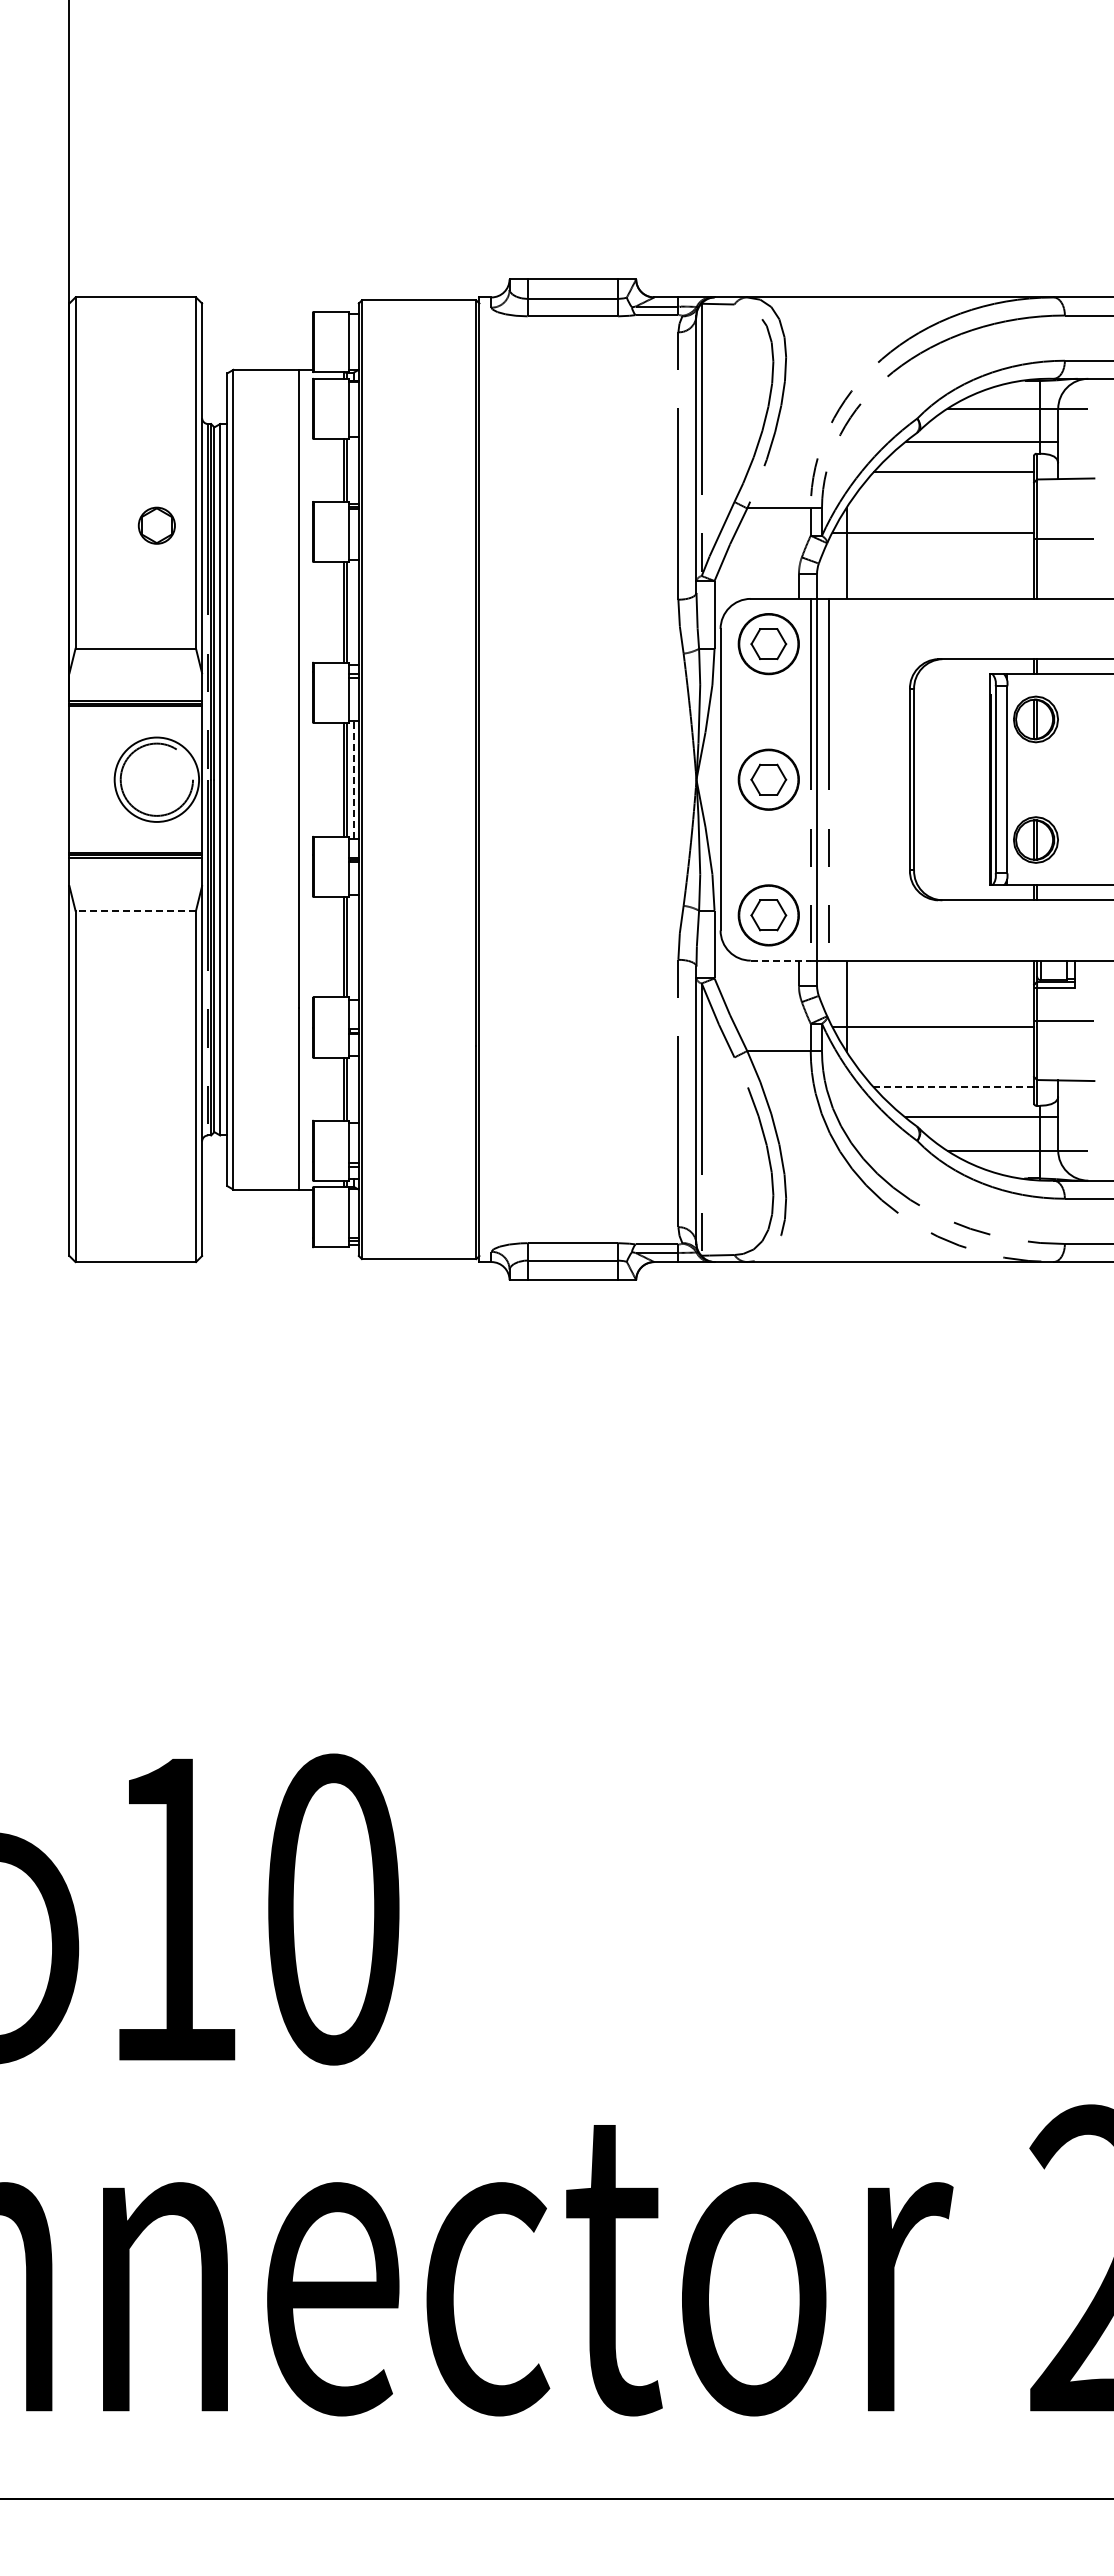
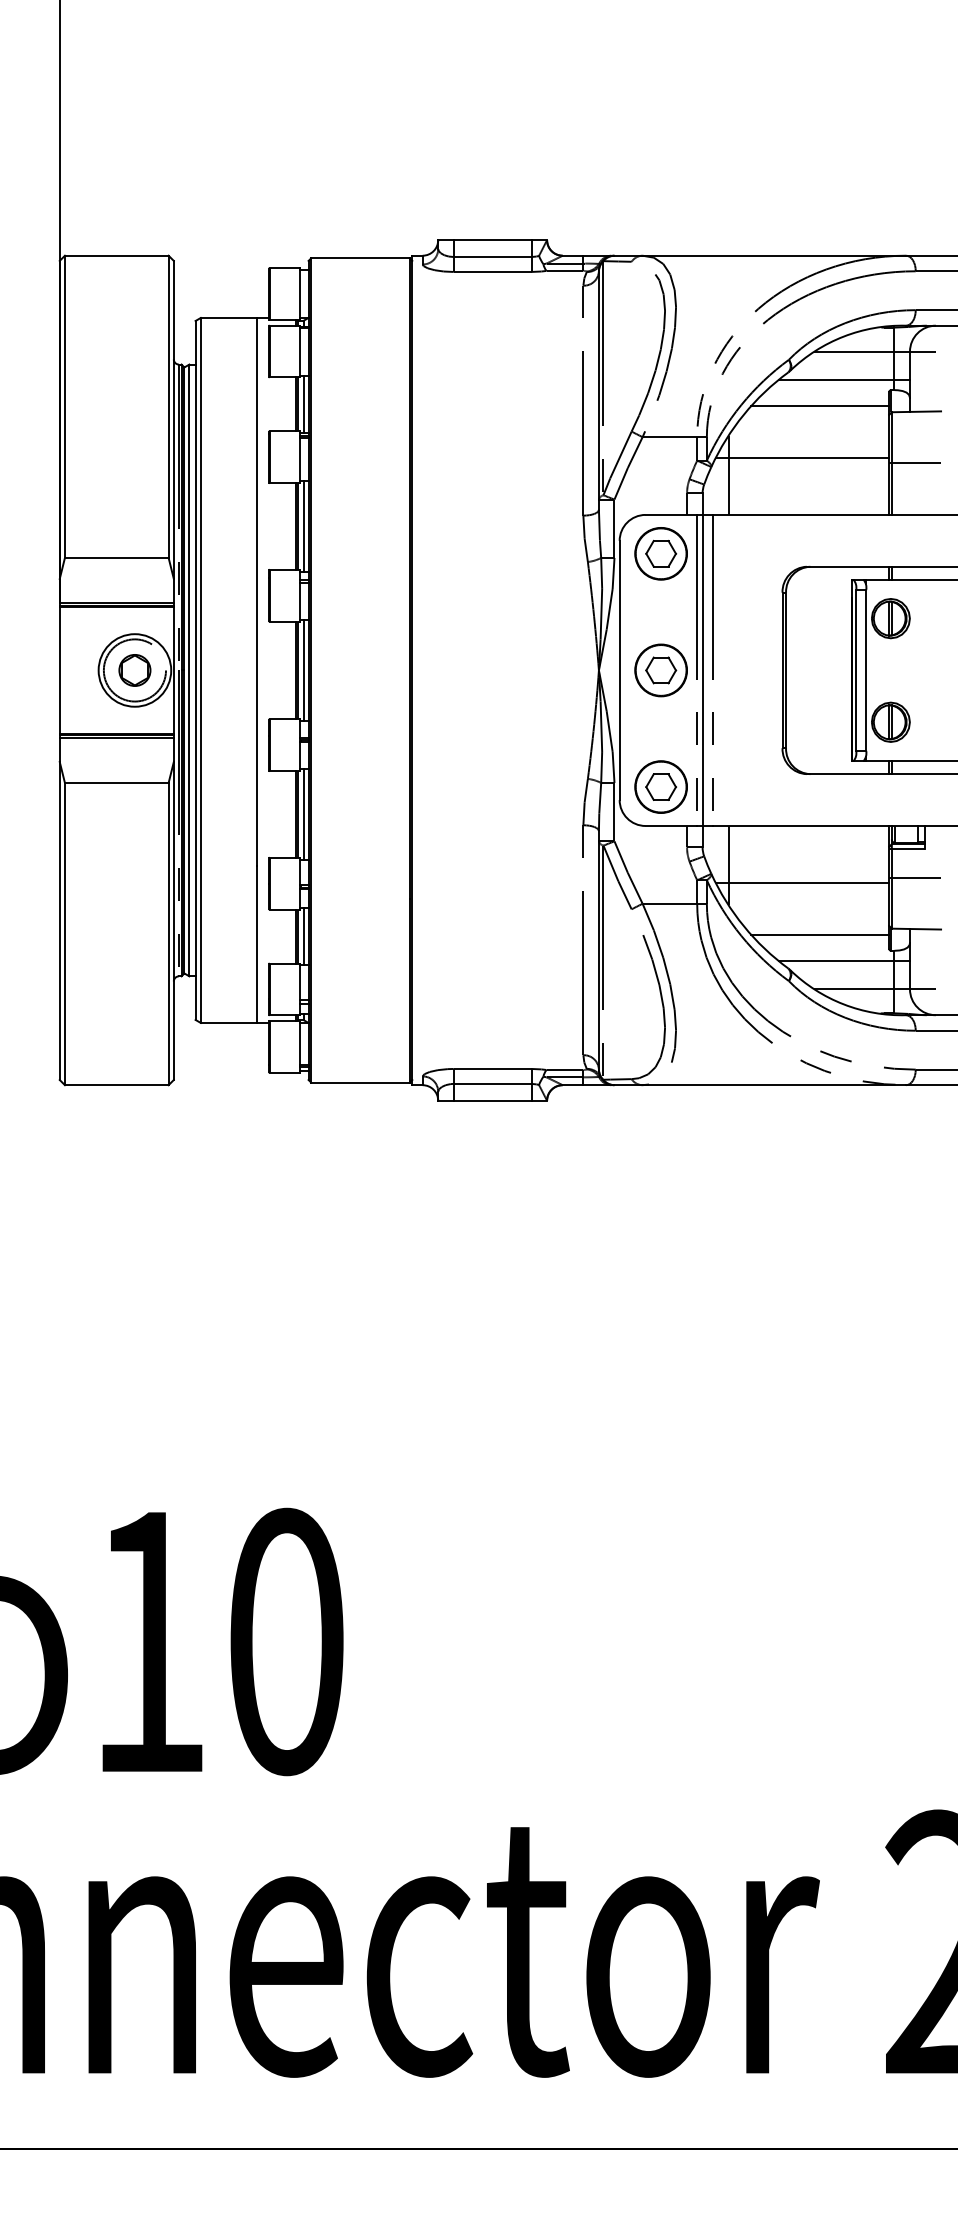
line: (353, 469) -> (304, 403), added
part: (156, 525) -> (134, 670), moved
line: (353, 611) -> (304, 525), added
line: (353, 779) -> (304, 670), dashed -> solid
line: (135, 910) -> (116, 782), dashed -> solid
line: (353, 946) -> (304, 813), added
line: (781, 960) -> (672, 825), dashed -> solid
line: (953, 1087) -> (819, 935), dashed -> solid
line: (353, 1088) -> (304, 935), added

